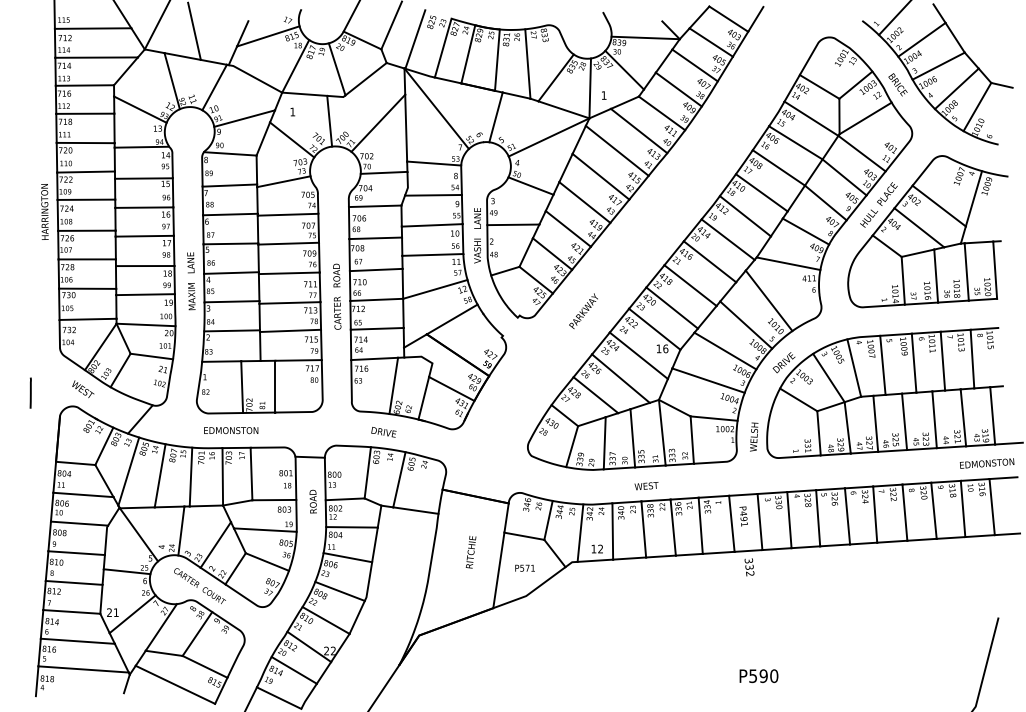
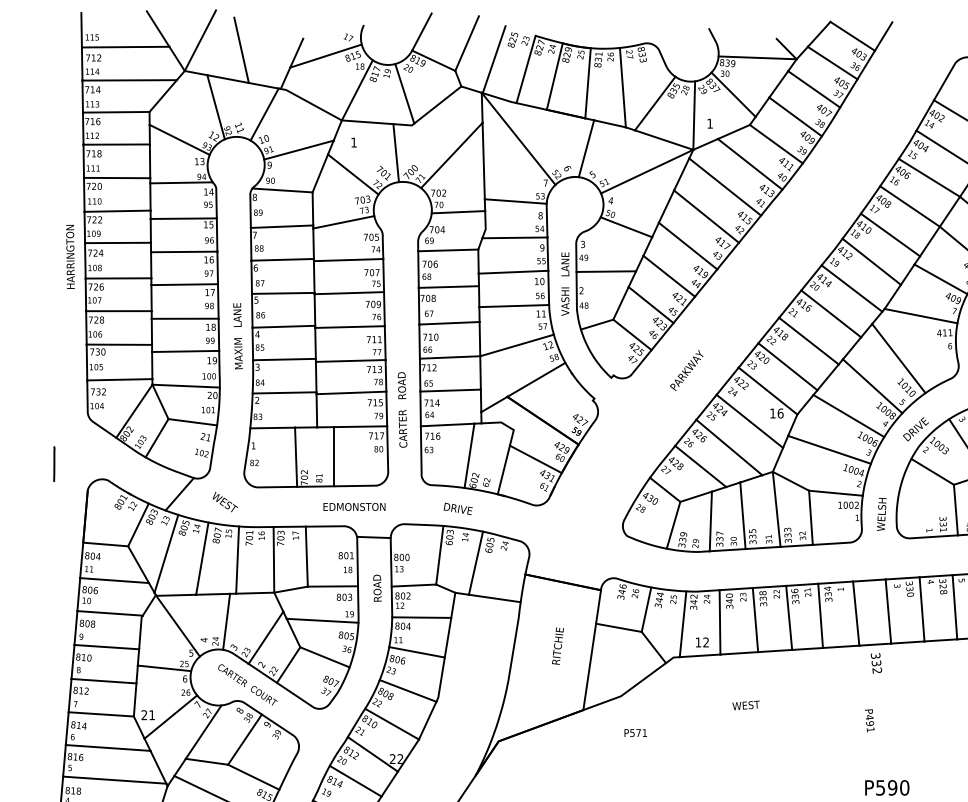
text: (337, 296) -> (402, 409), moved
text: (83, 389) -> (225, 502), moved
text: (231, 430) -> (354, 506), moved
text: (646, 486) -> (746, 705), moved
text: (743, 516) -> (869, 720), moved
text: (524, 567) -> (635, 732), moved

